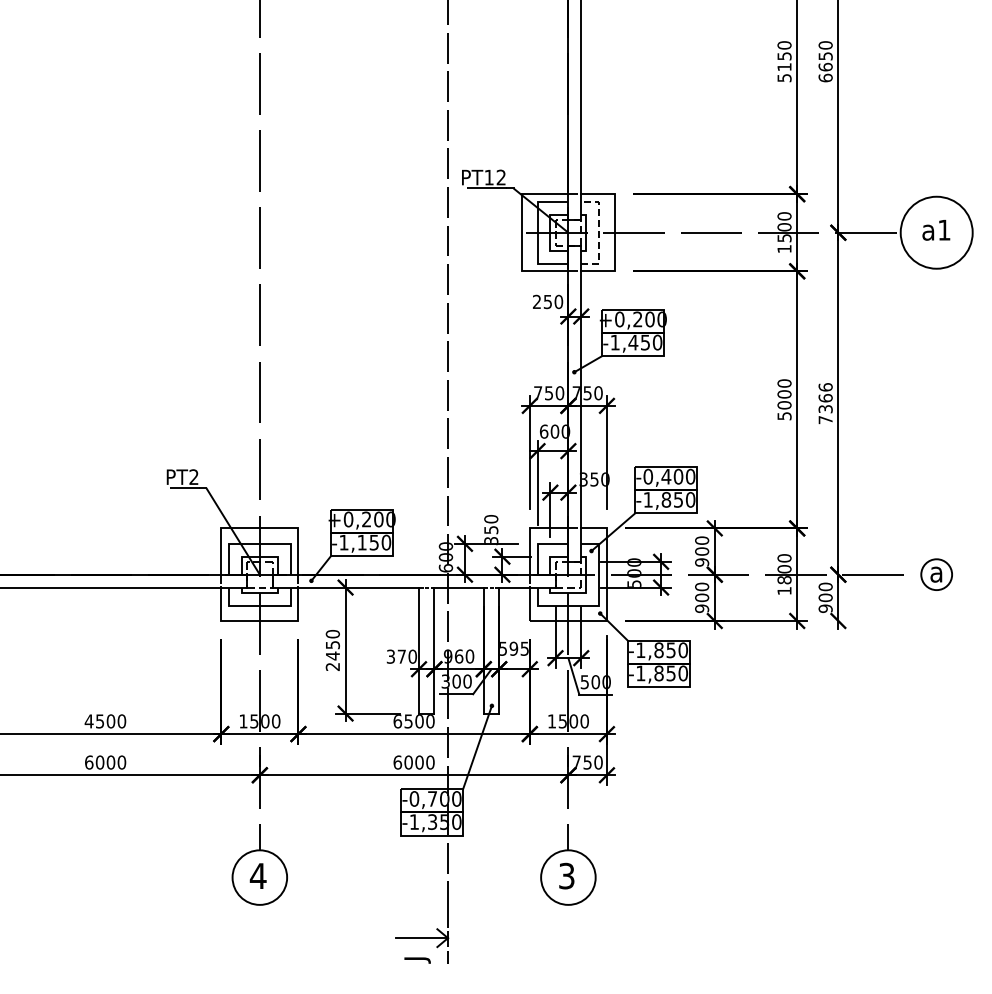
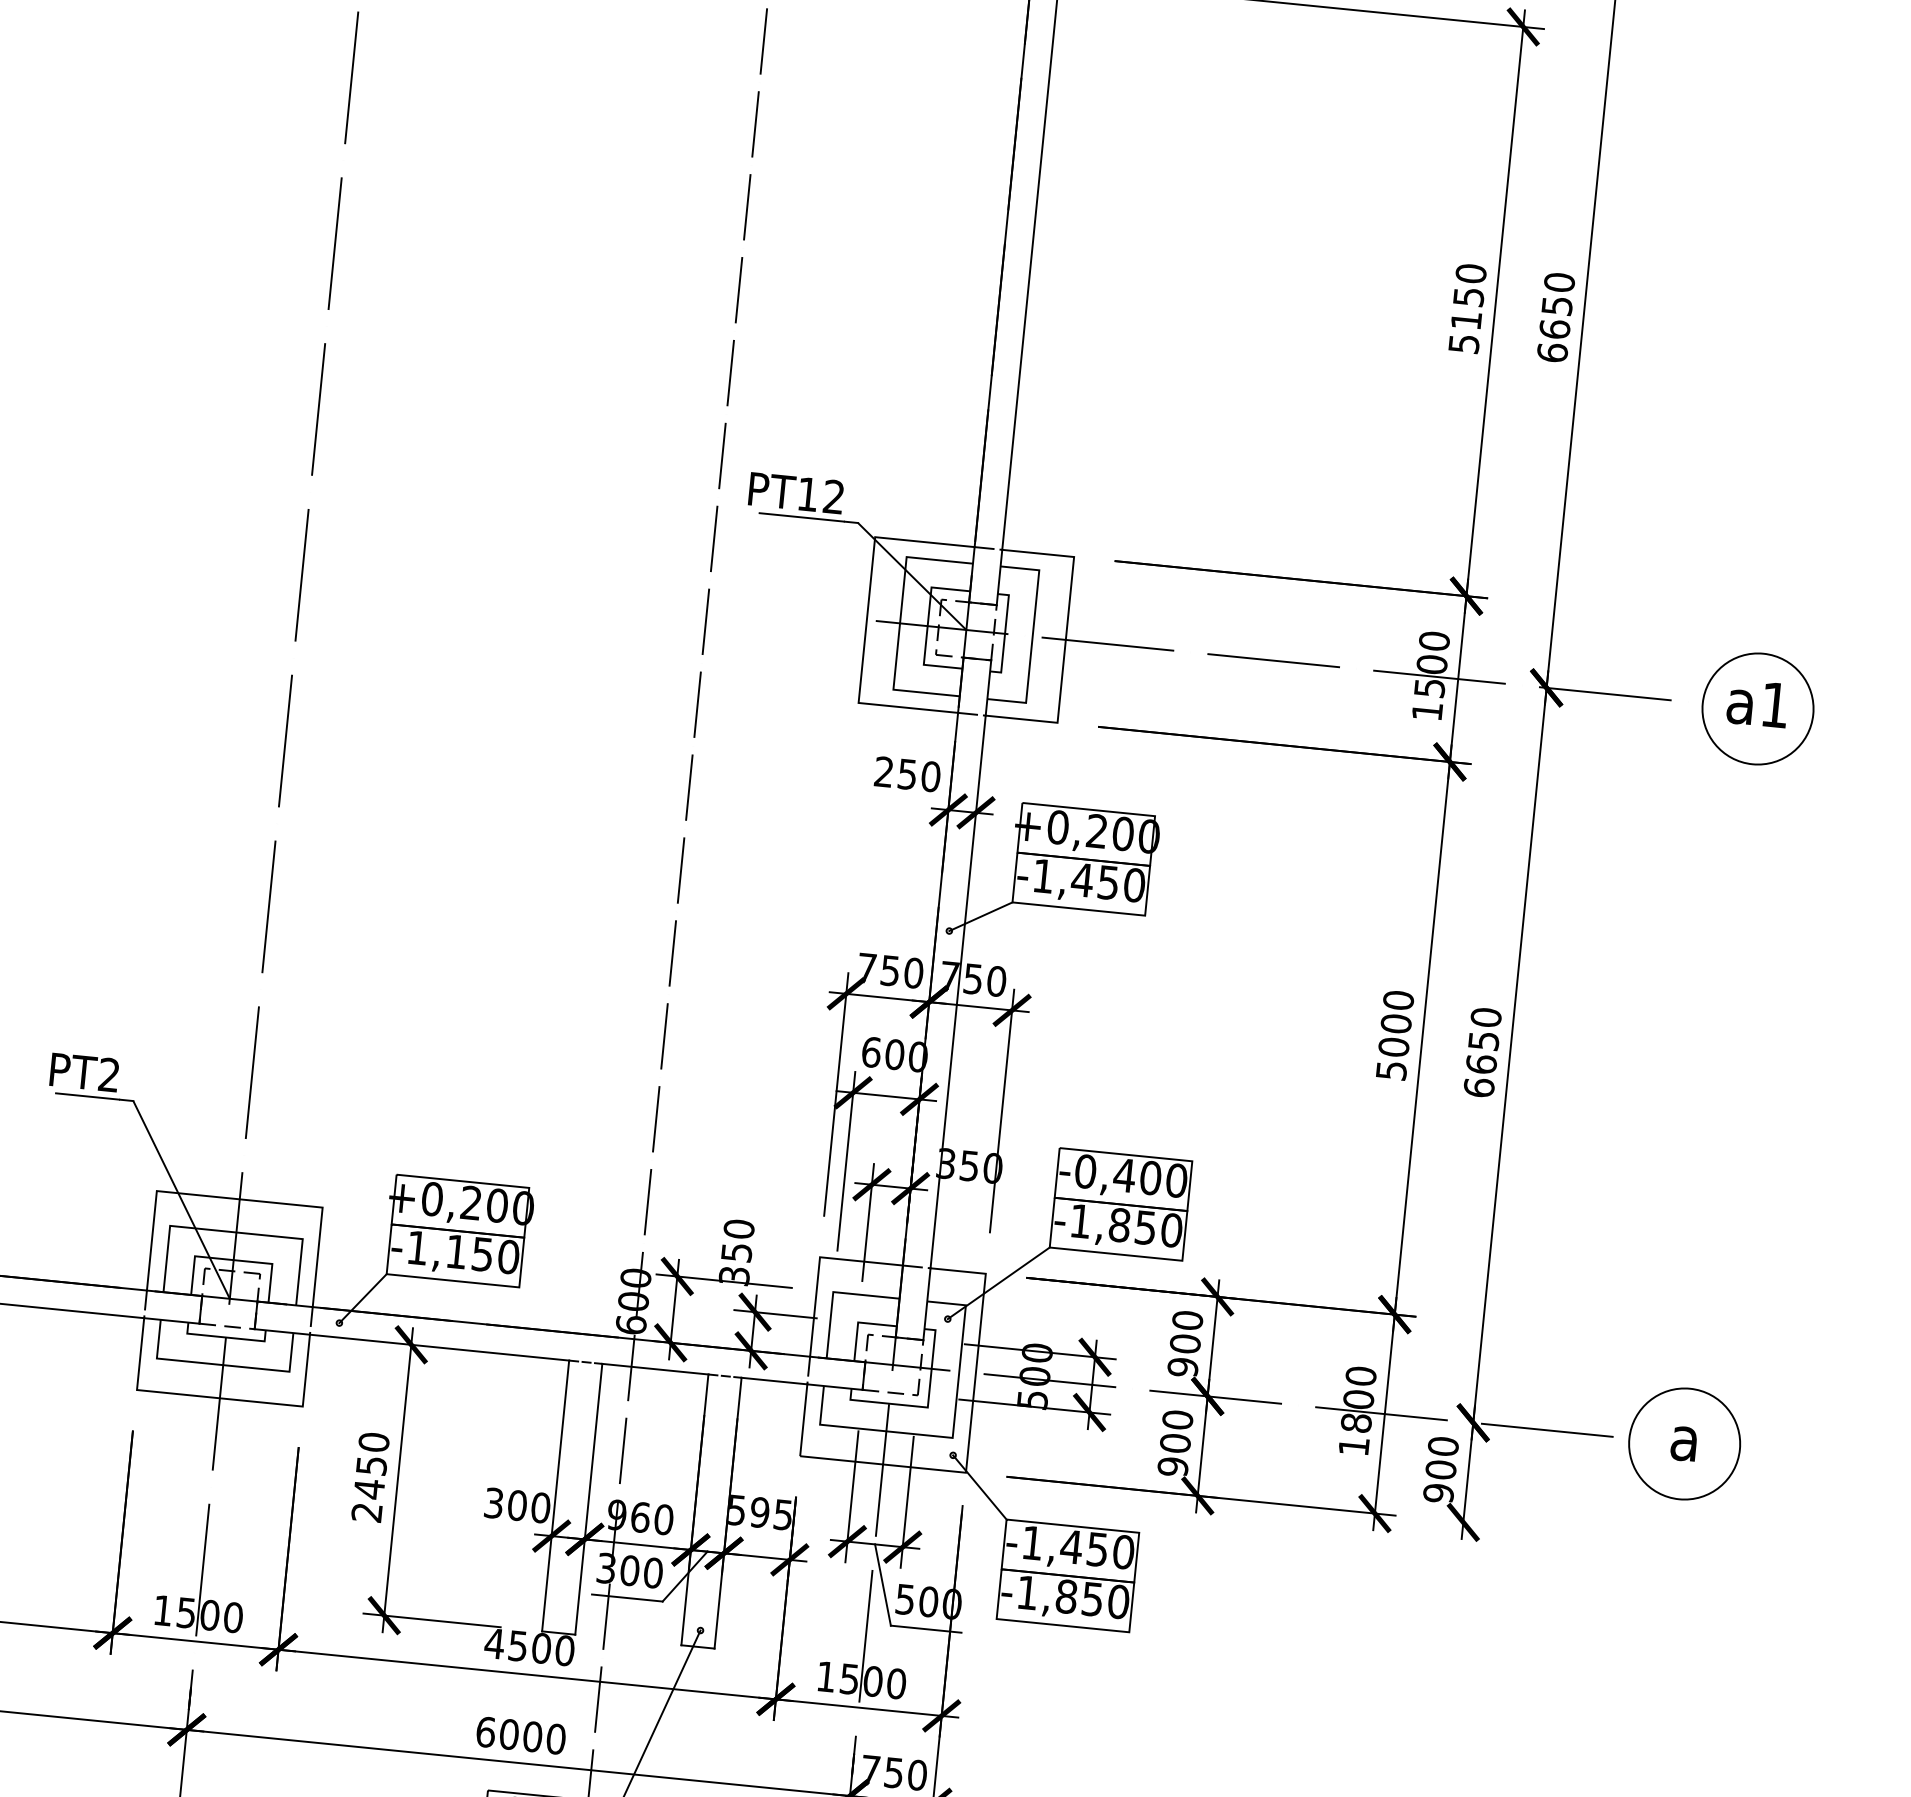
line: (599, 232) -> (1033, 636), dashed -> solid
circle: (936, 232) -> (1757, 708), size x0.71
text: (825, 403) -> (1482, 1052), 7366 -> 6650
circle: (936, 574) -> (1684, 1443), size x1.67
text: (658, 650) -> (1070, 1547), -1,850 -> -1,450
text: (401, 656) -> (516, 1504), 370 -> 300
text: (397, 721) -> (494, 1643), 6500 -> 4500

